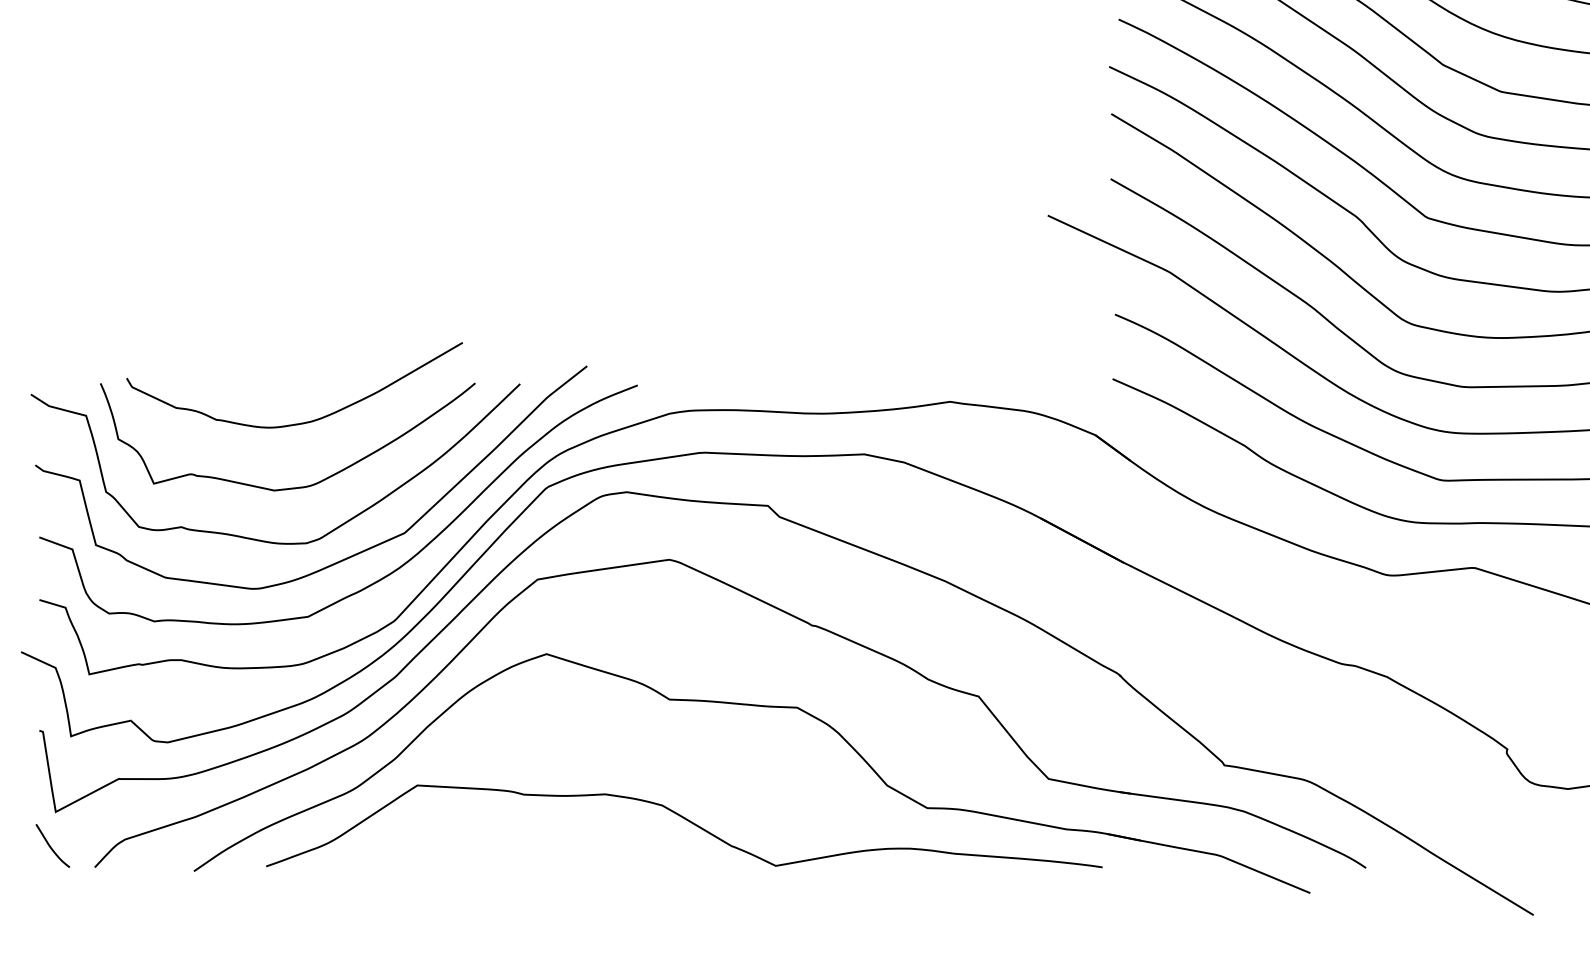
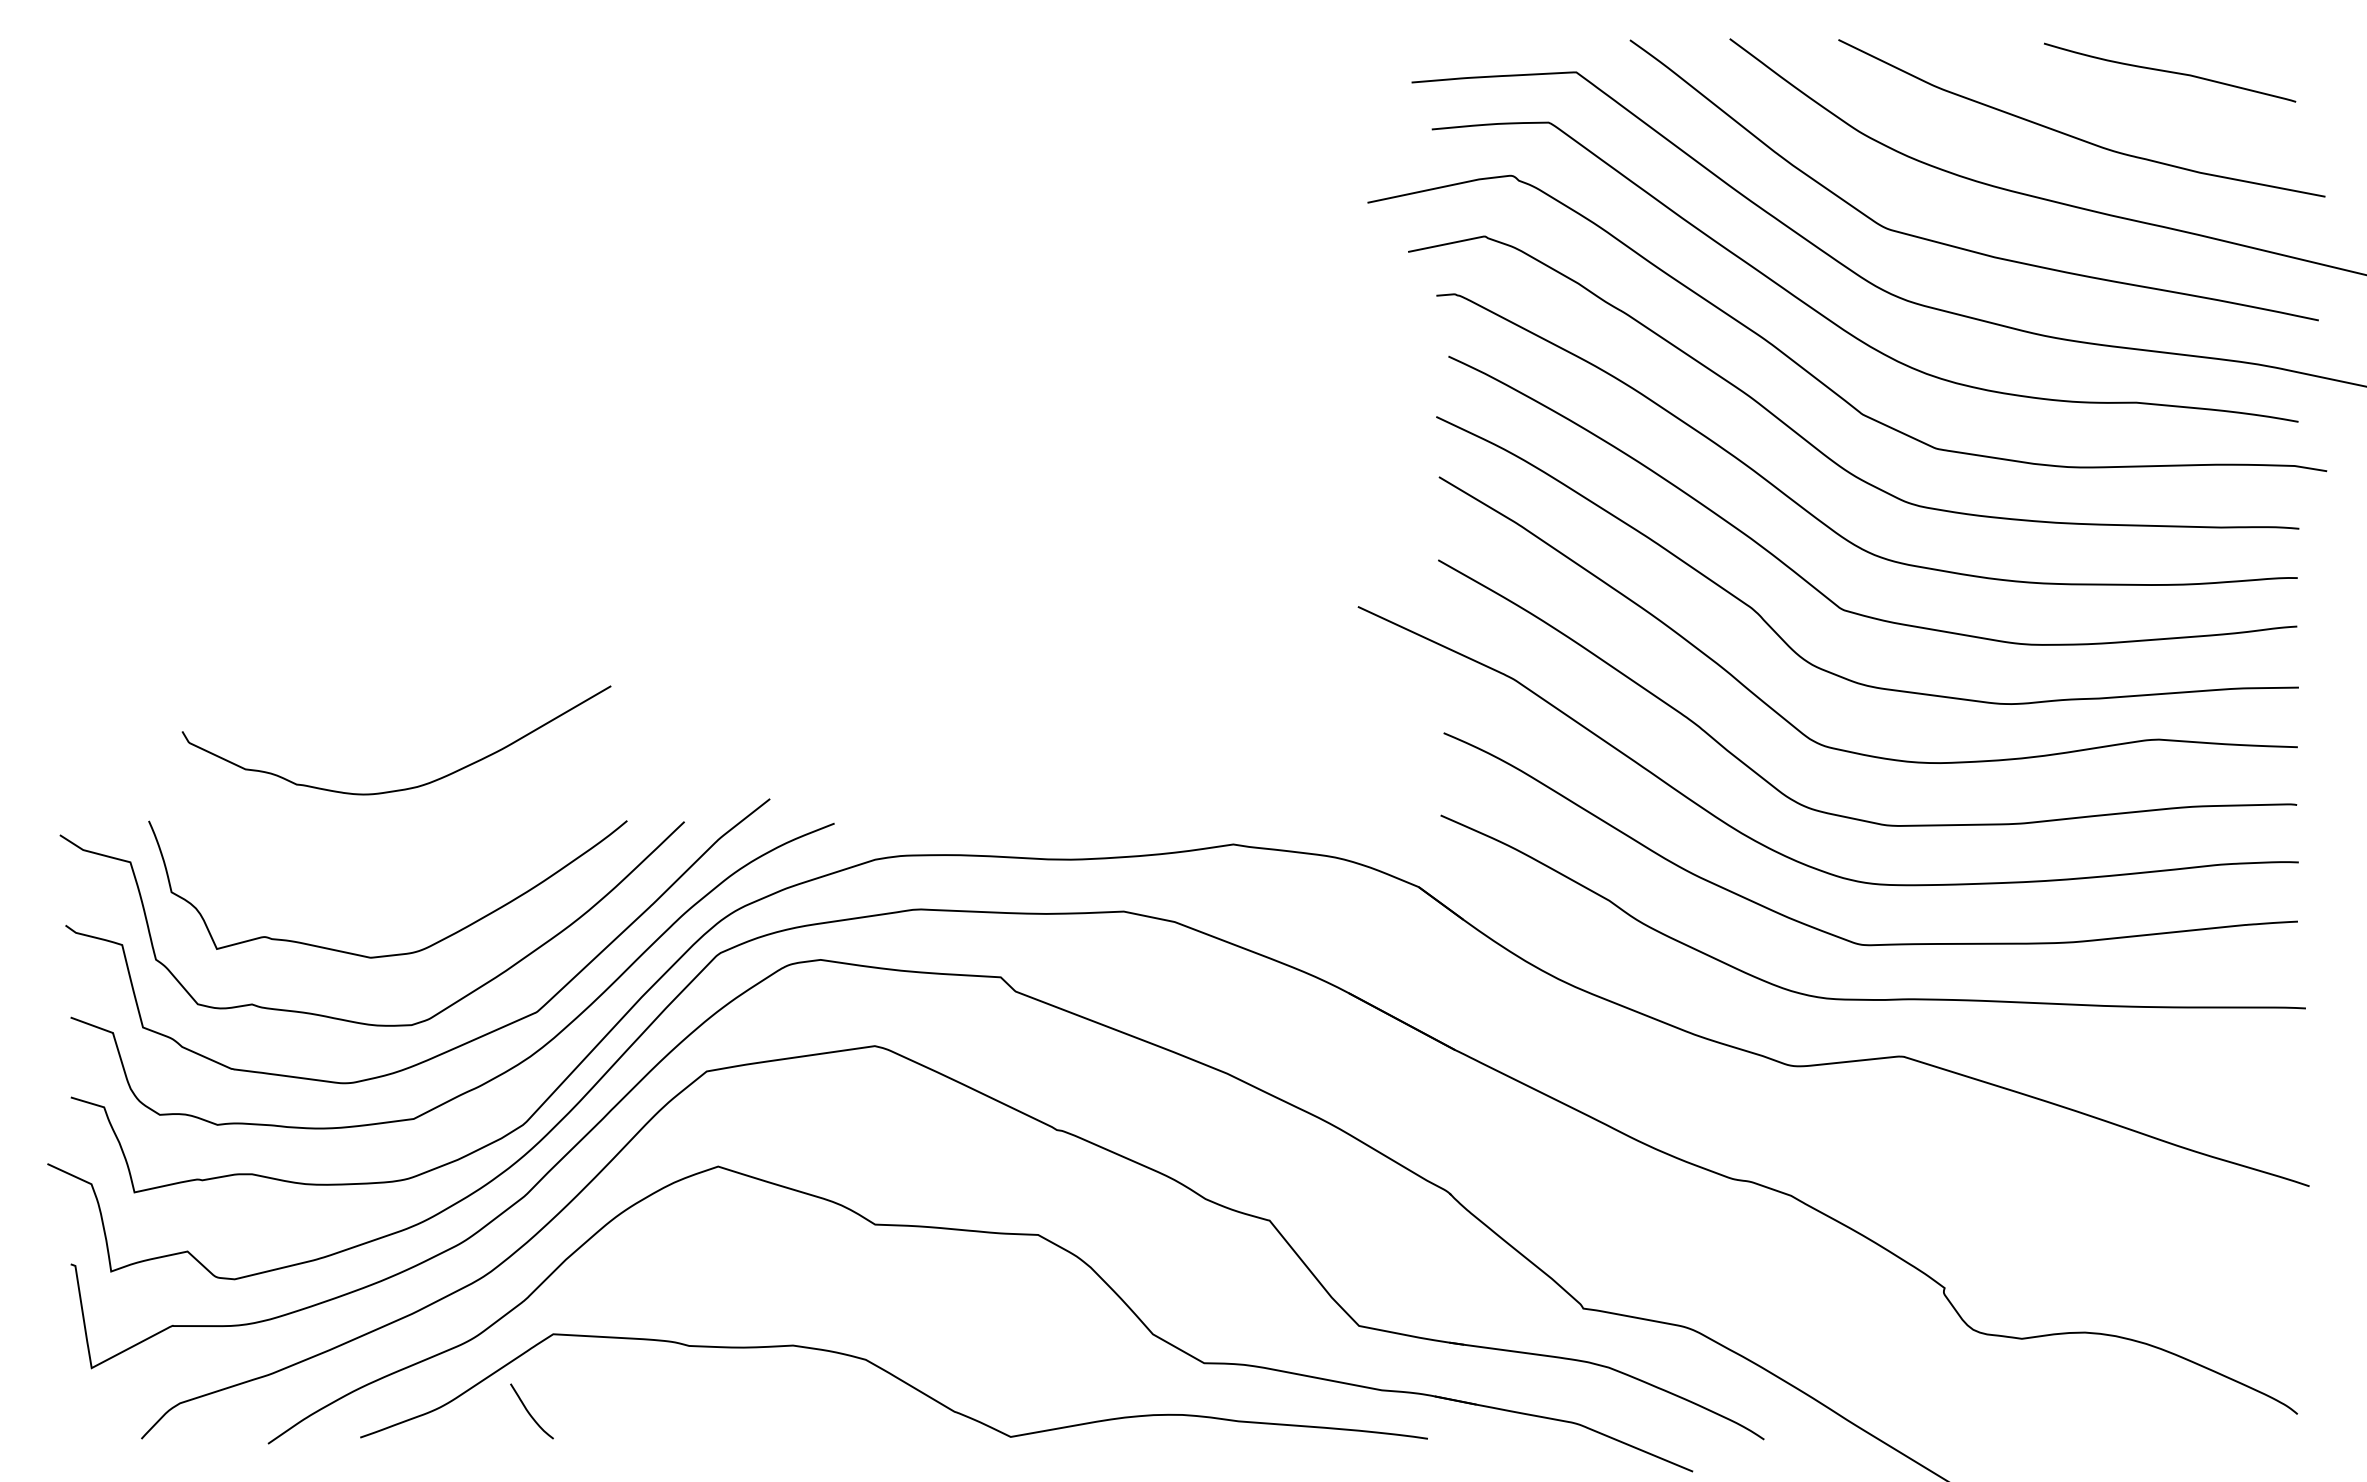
curve: (303, 422) -> (408, 787), moved
curve: (50, 846) -> (529, 1412), moved

